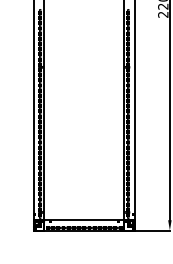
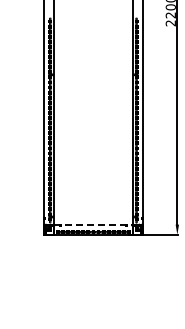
line: (84, 220) -> (93, 224), solid -> dashed

